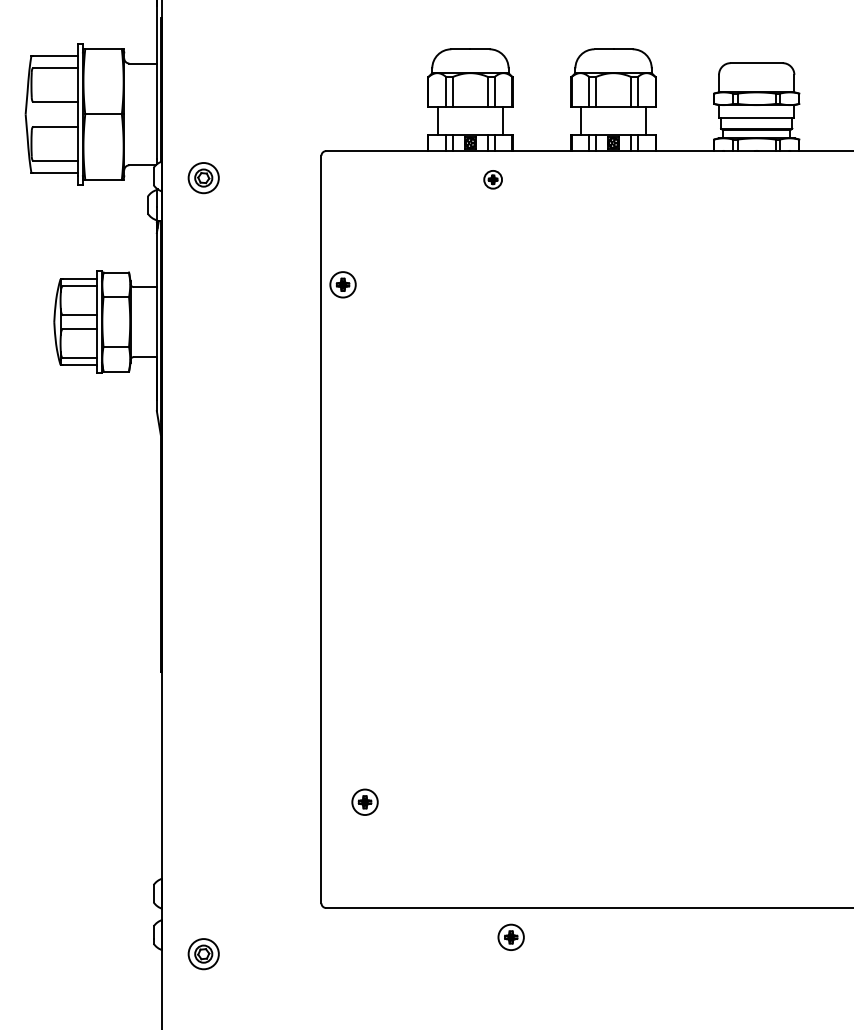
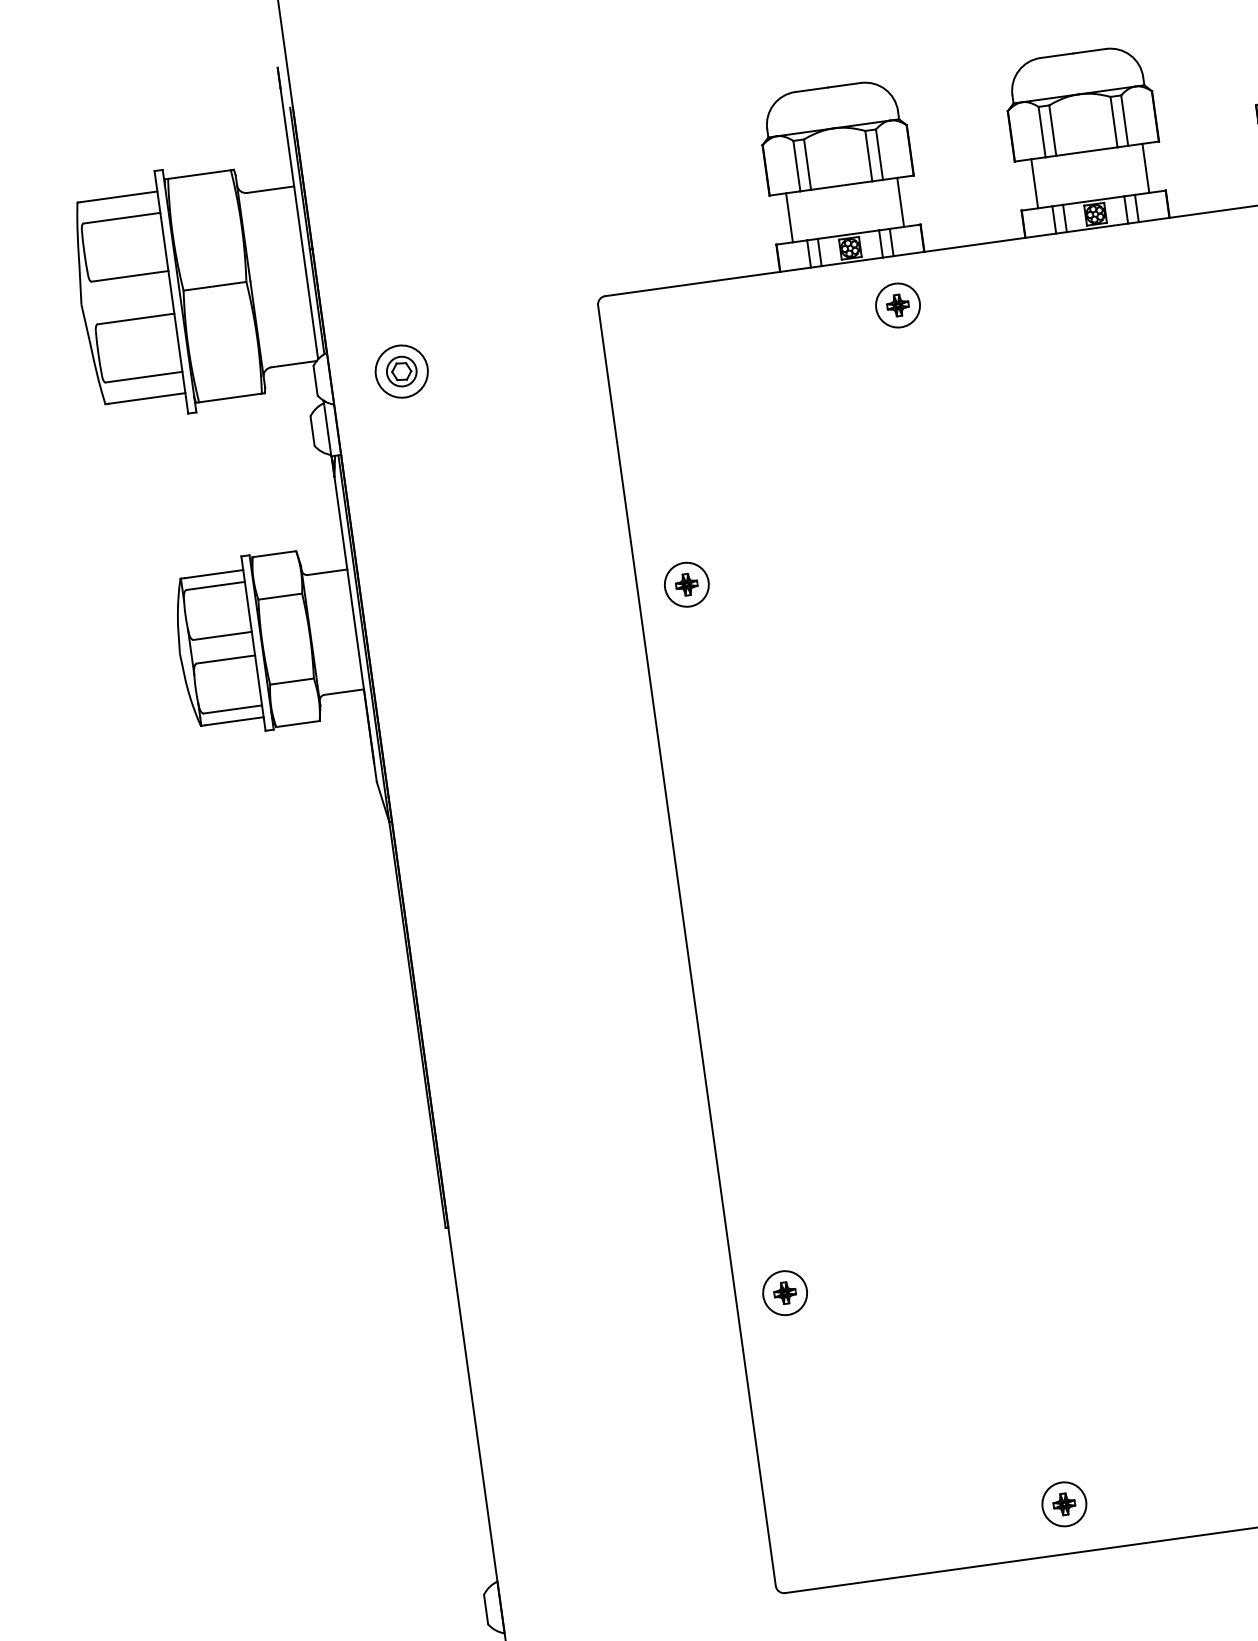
part: (492, 179) -> (896, 305), size x1.43
part: (342, 284) -> (685, 584), moved
part: (364, 801) -> (783, 1291), moved
part: (510, 936) -> (1062, 1502), moved

